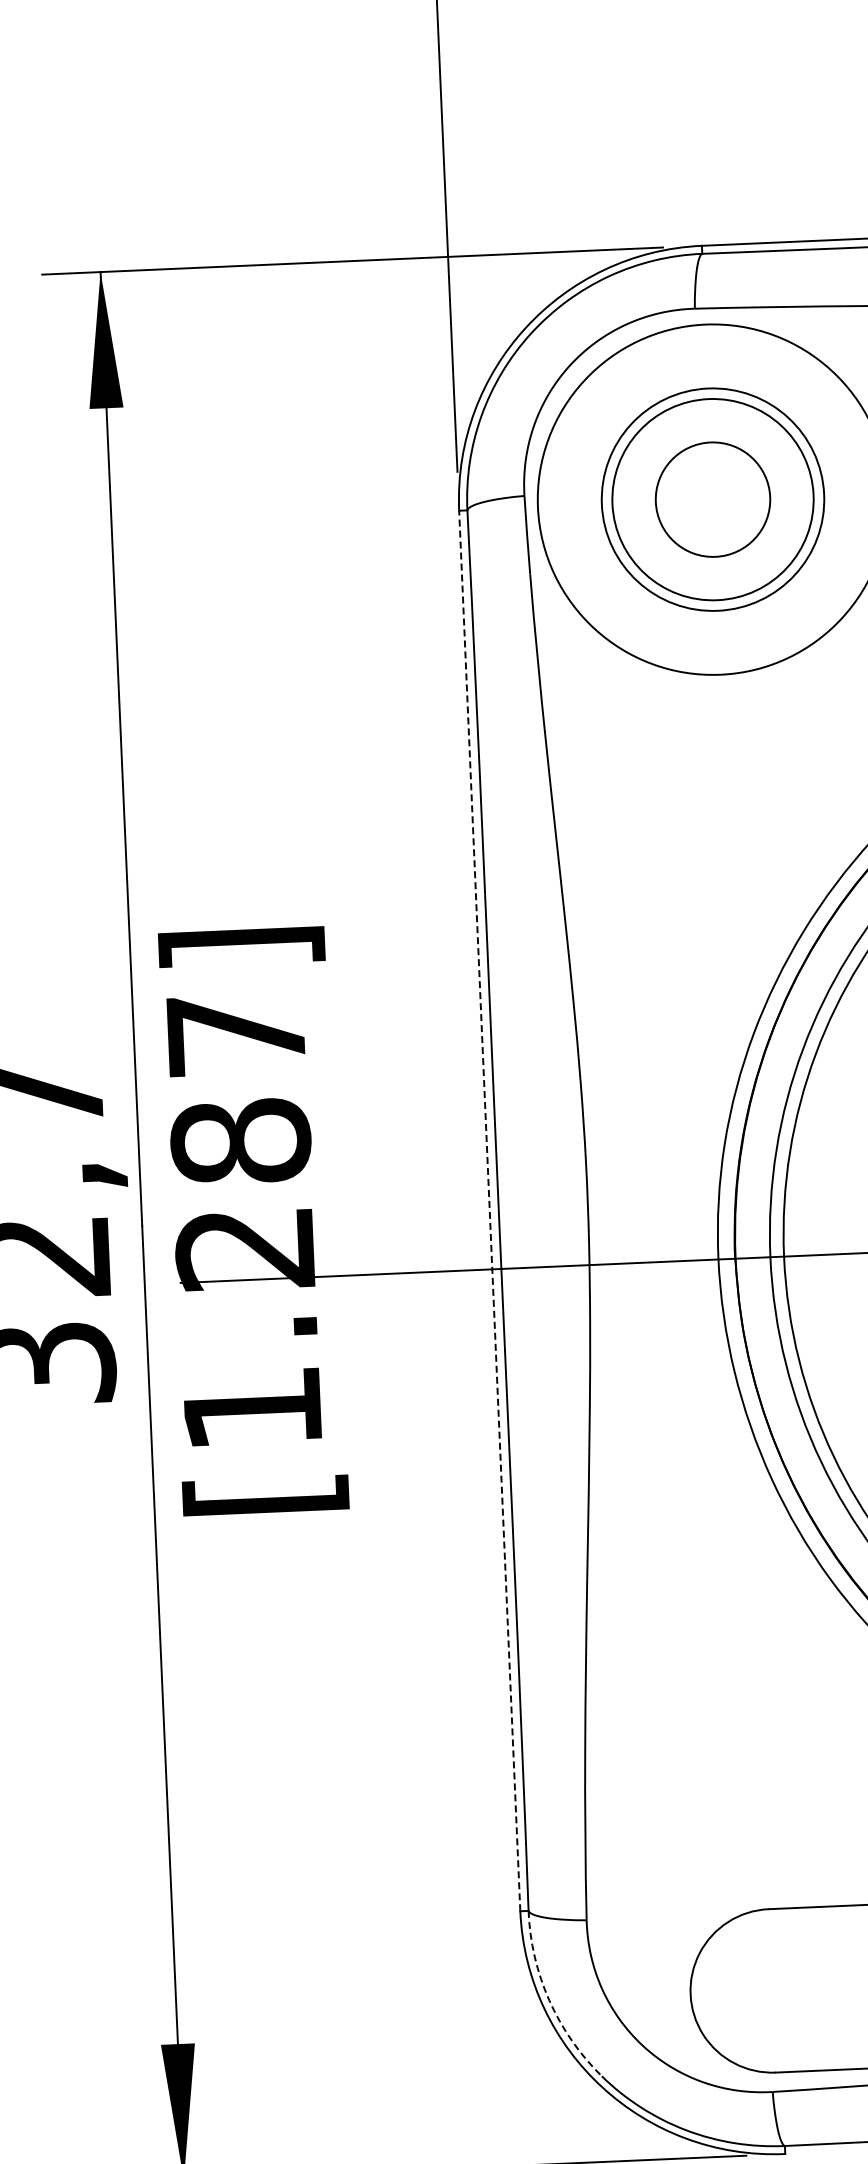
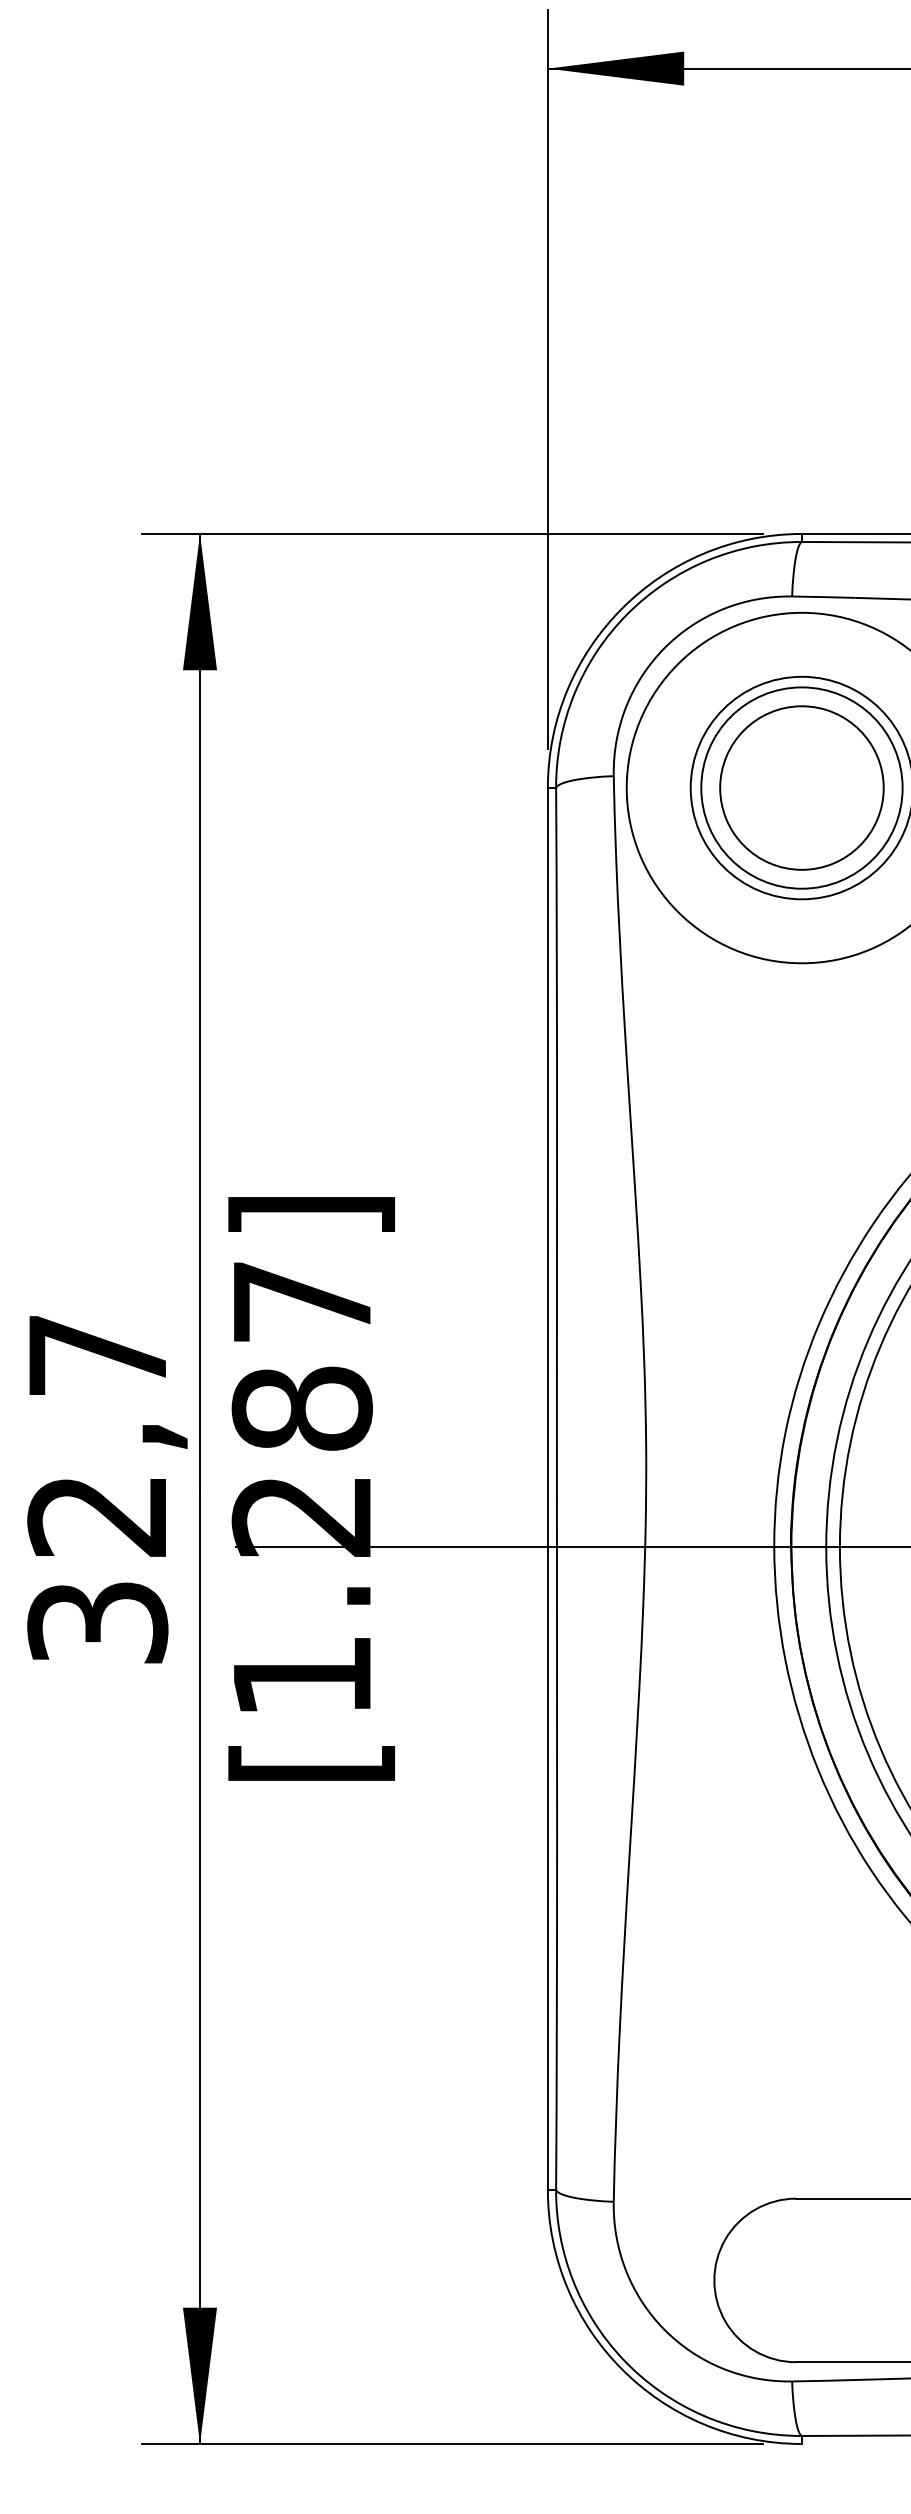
circle: (712, 499) -> (801, 787), size x1.43
line: (489, 1210) -> (547, 1488), dashed -> solid
arc: (549, 2000) -> (573, 2280), dashed -> solid

